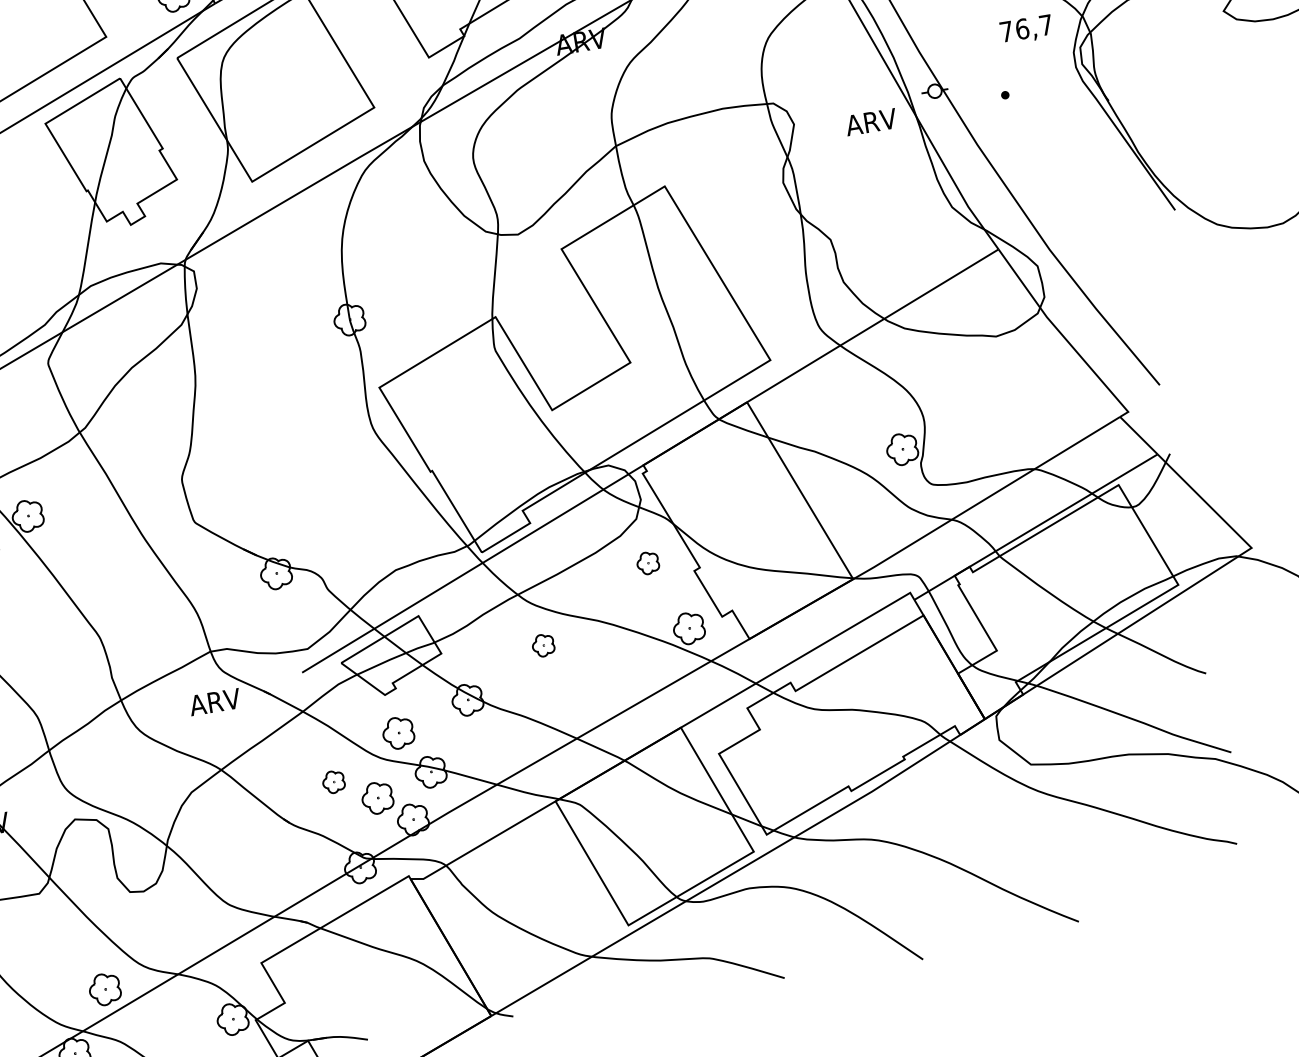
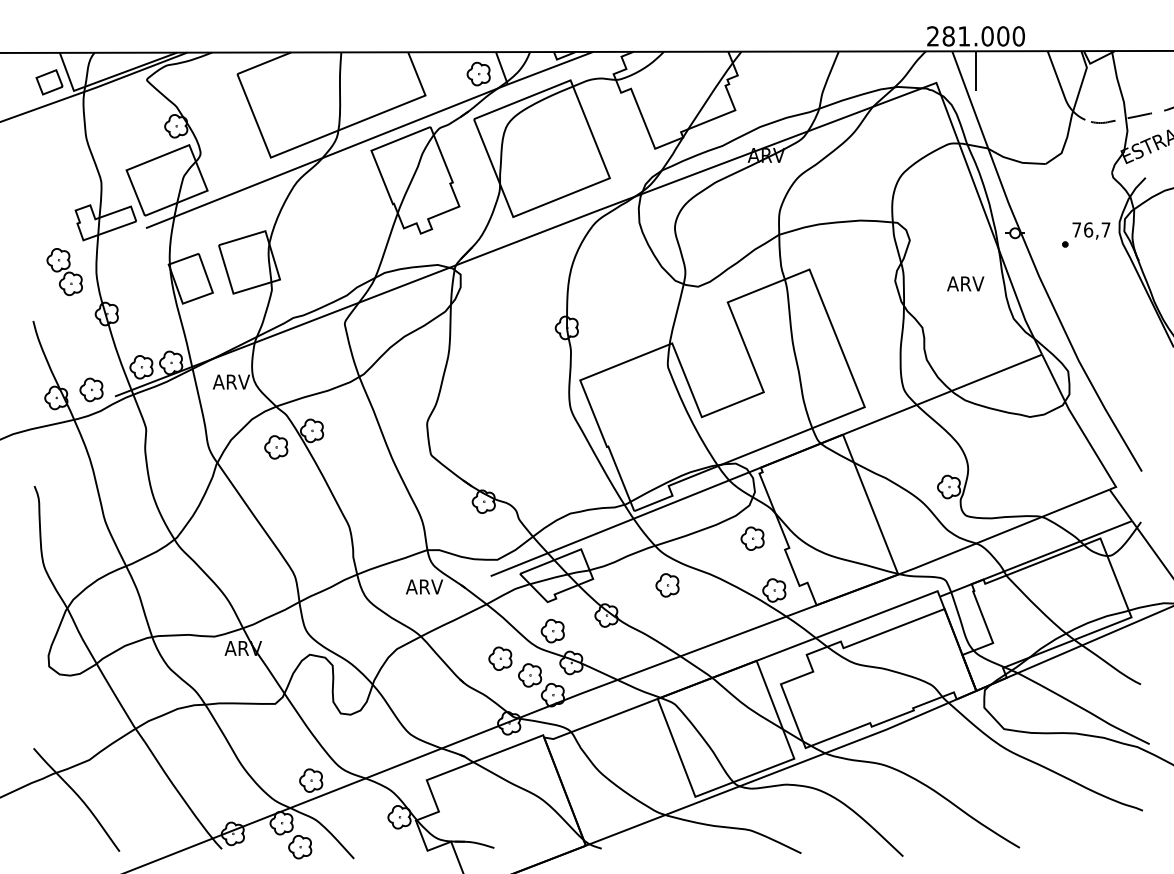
text: (1026, 29) -> (1091, 230), moved
text: (870, 121) -> (965, 283), moved
part: (647, 563) -> (752, 538), size x1.43
part: (543, 645) -> (667, 585), size x1.43
part: (333, 781) -> (500, 658), size x1.43

